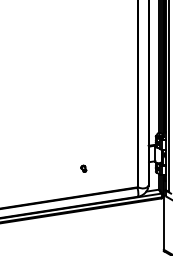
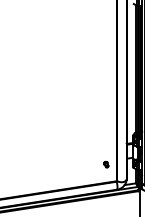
part: (83, 168) -> (105, 164), moved

